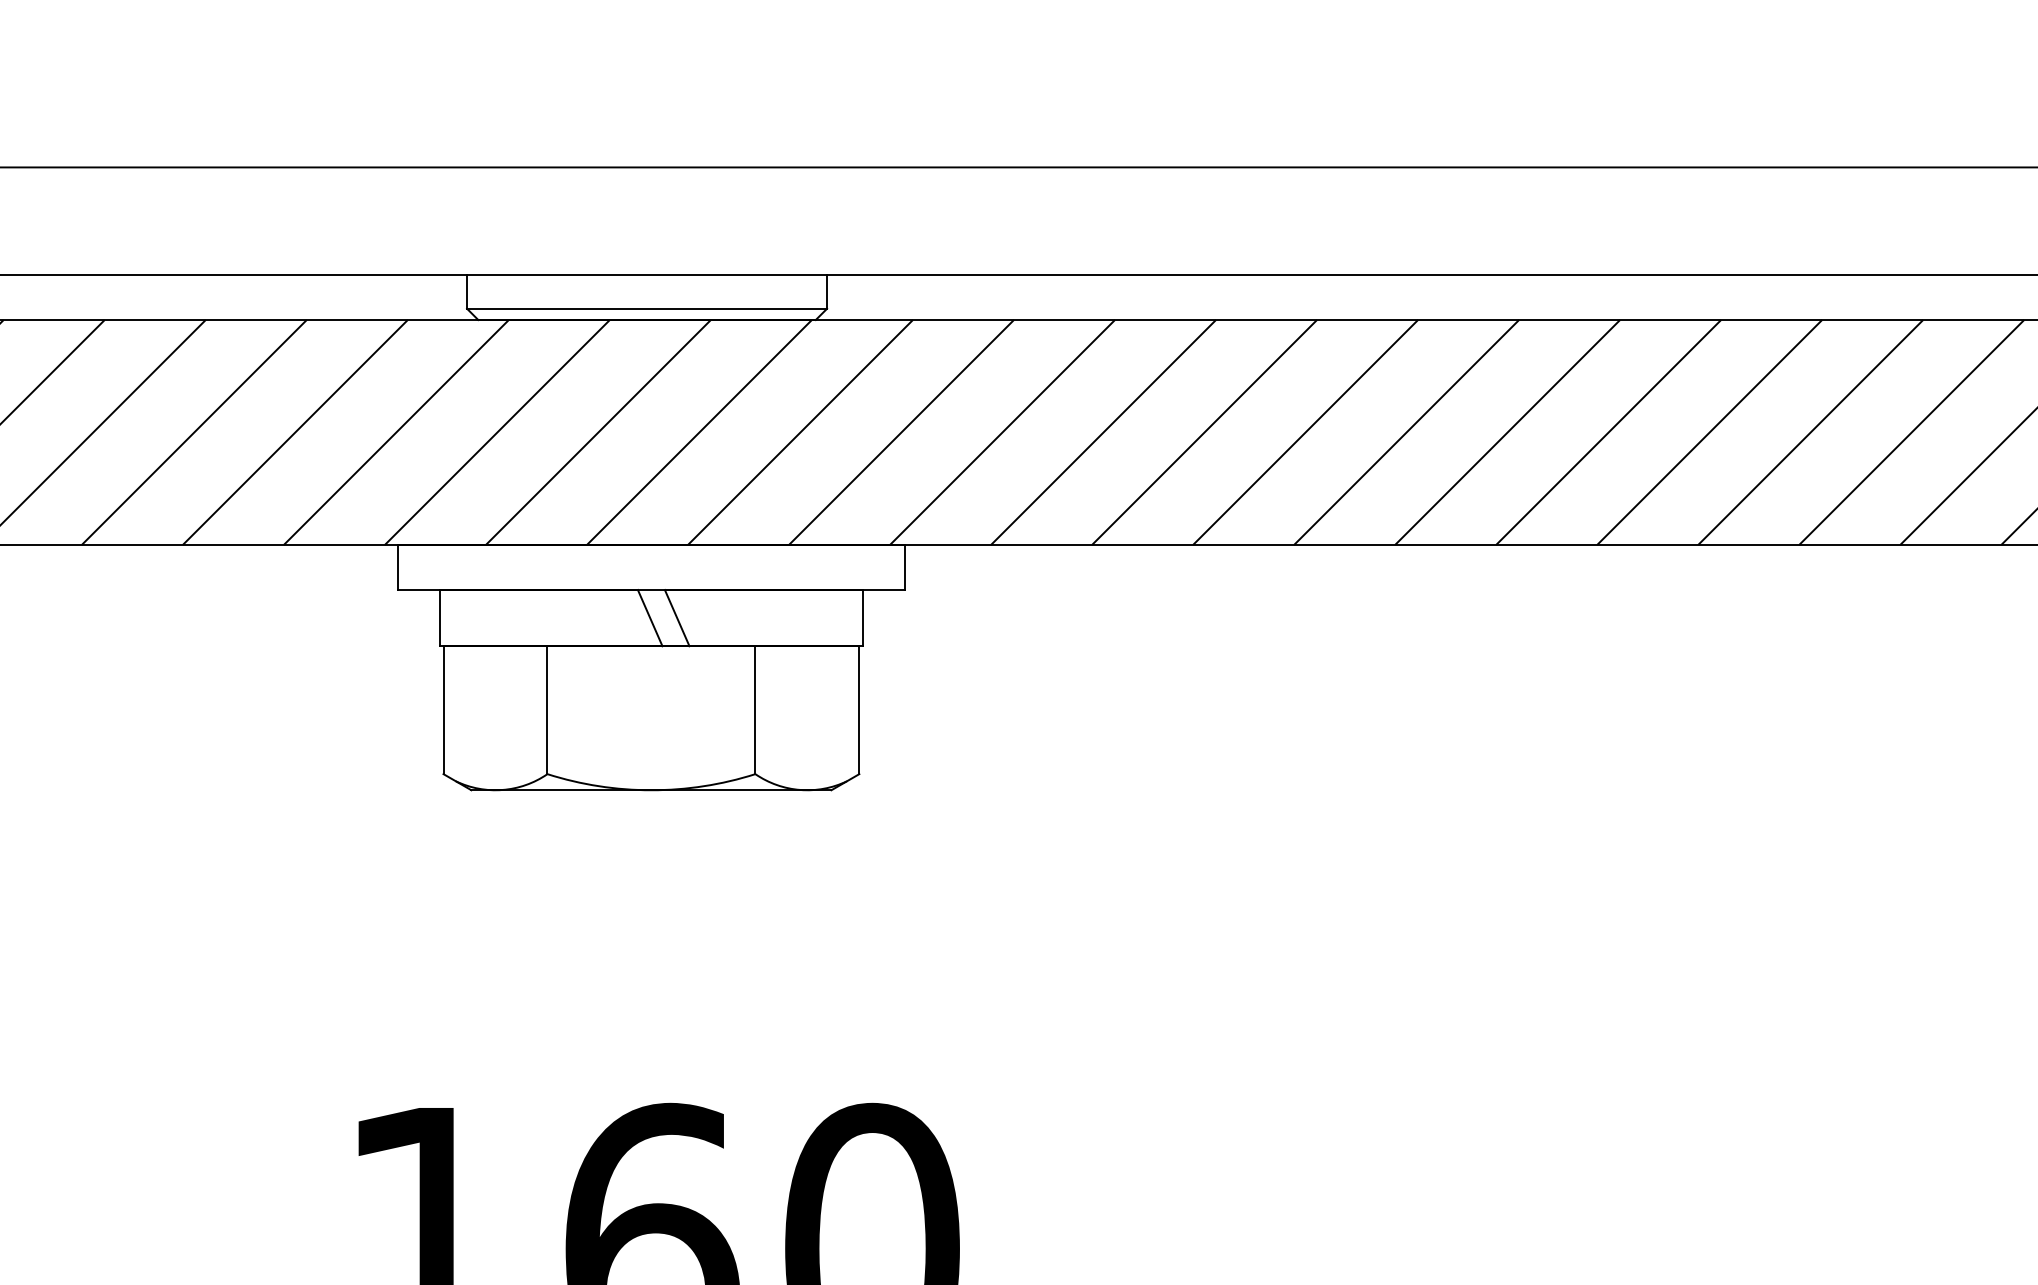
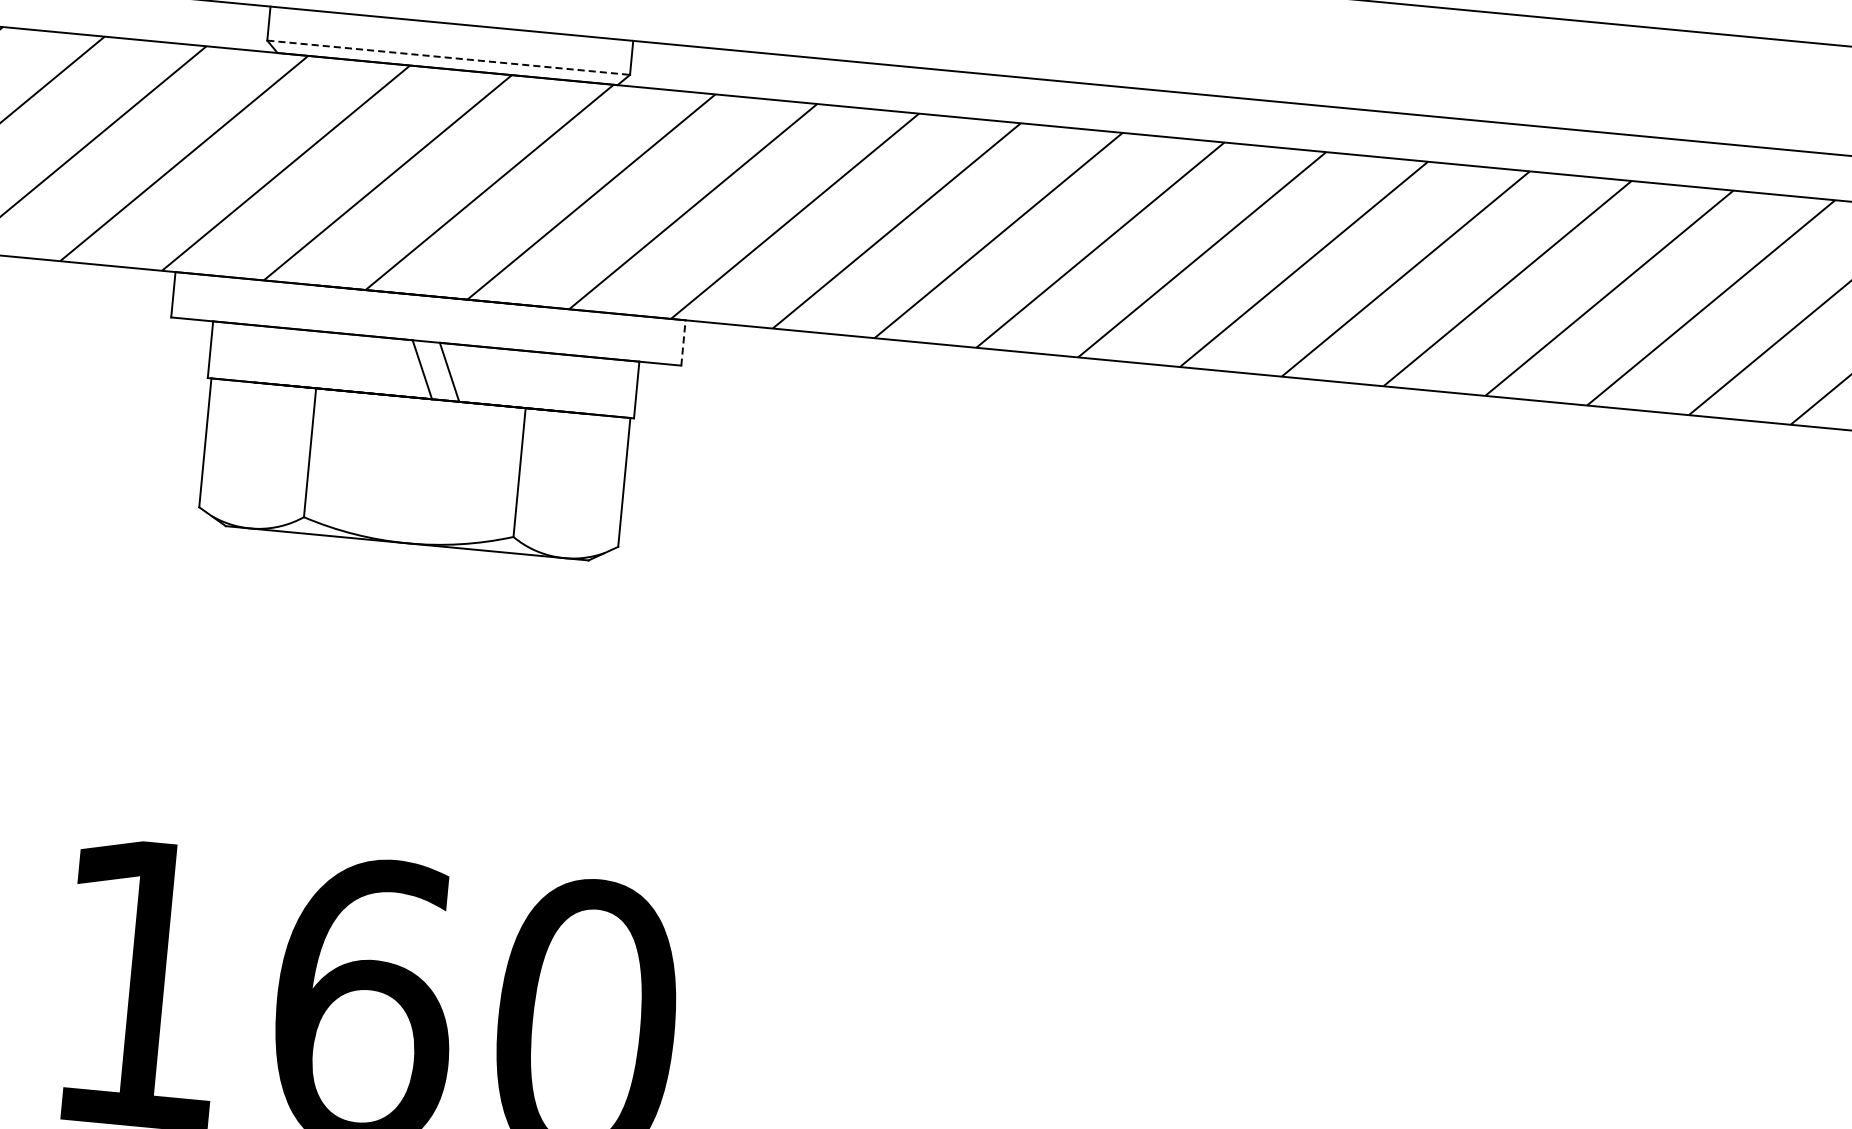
line: (647, 308) -> (449, 57), solid -> dashed
line: (904, 567) -> (683, 342), solid -> dashed

